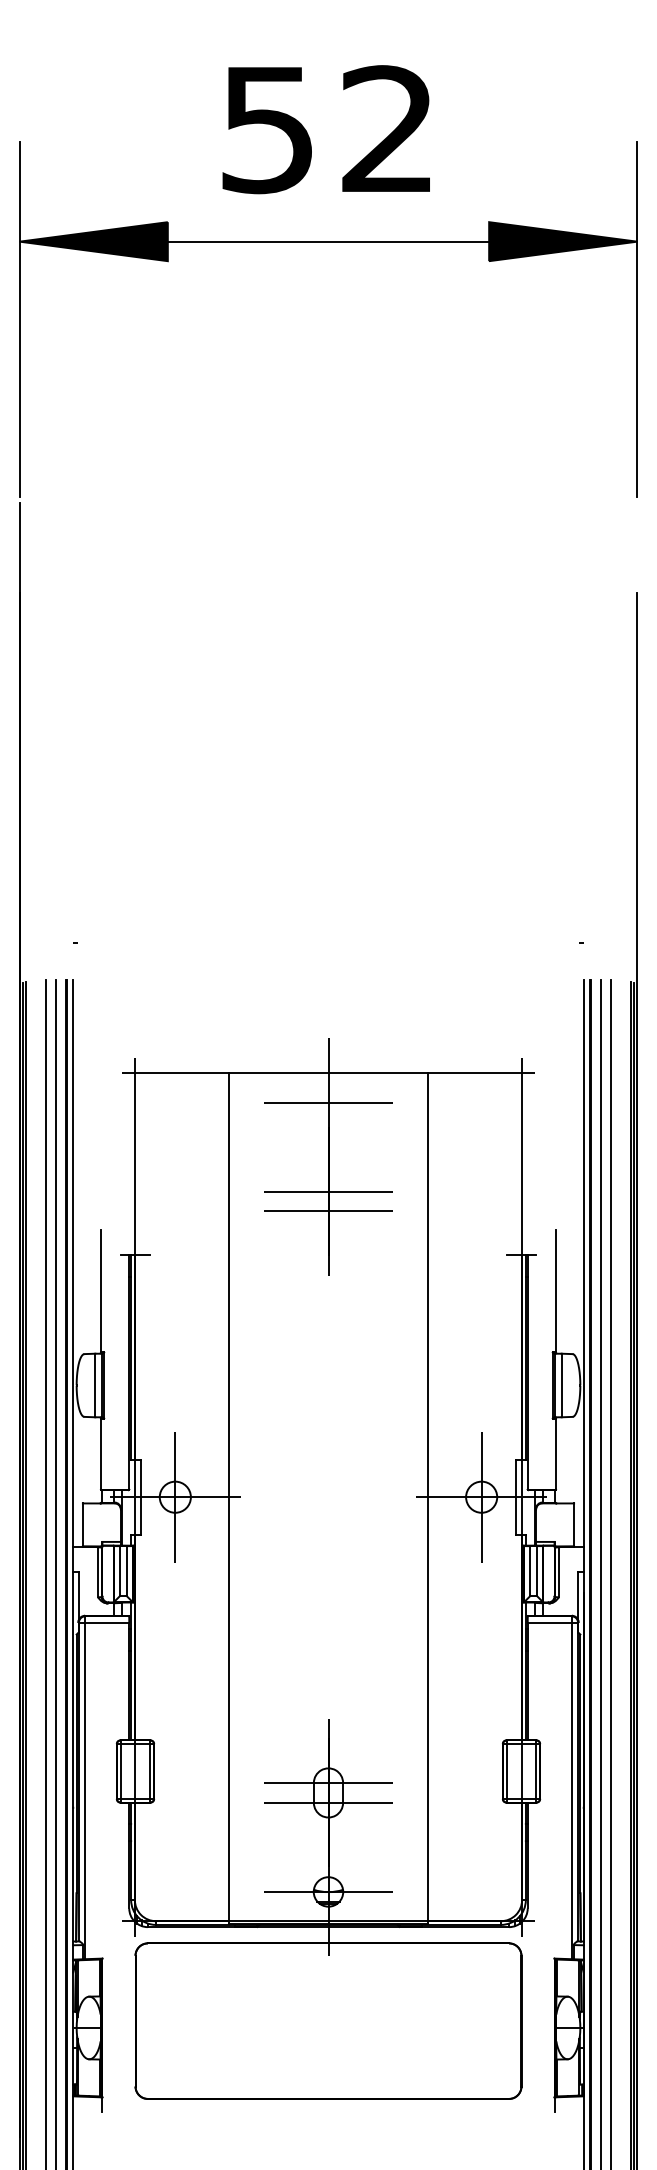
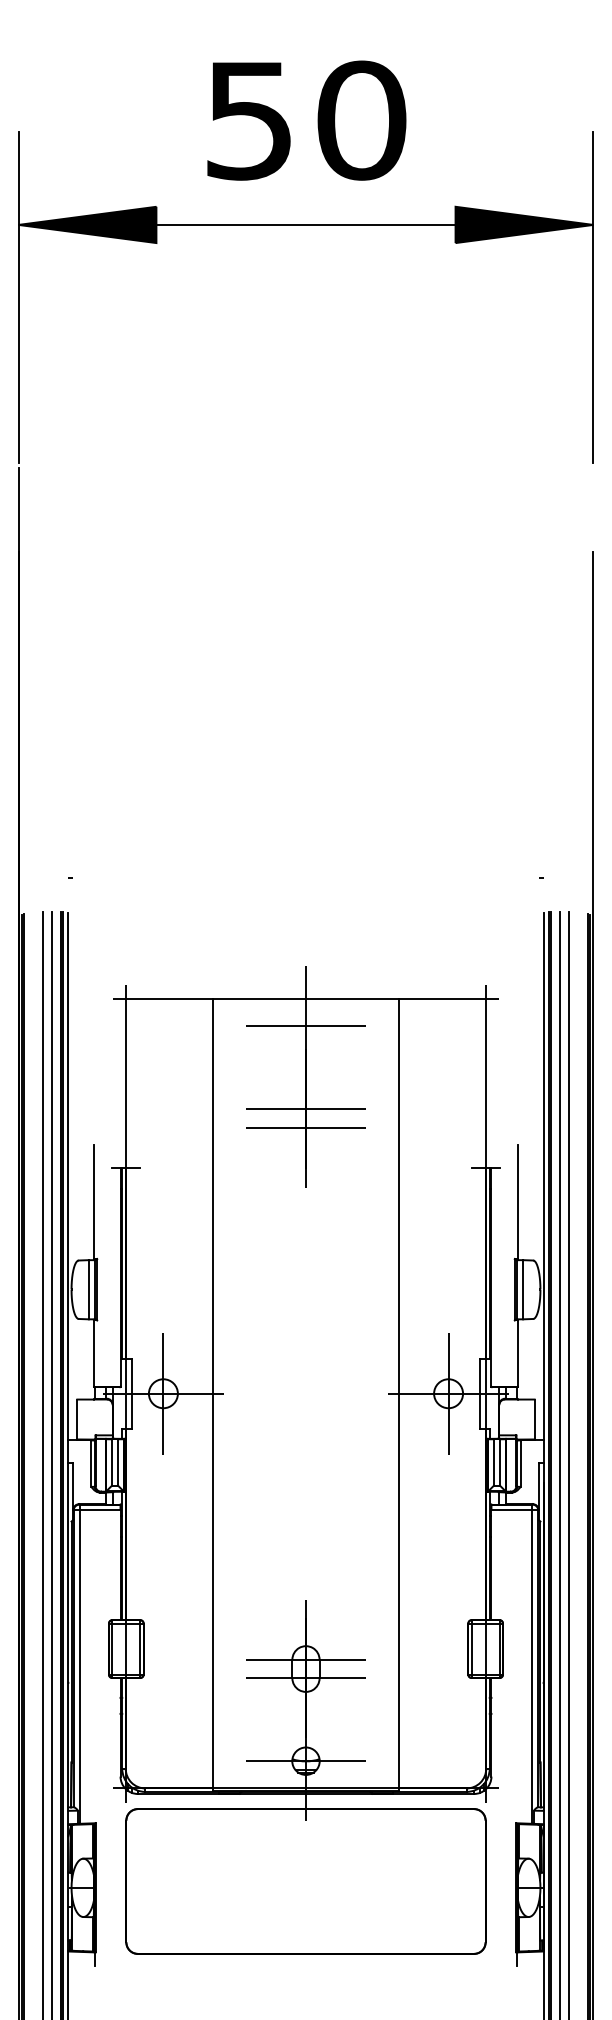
text: (388, 129) -> (361, 120), 52 -> 50

